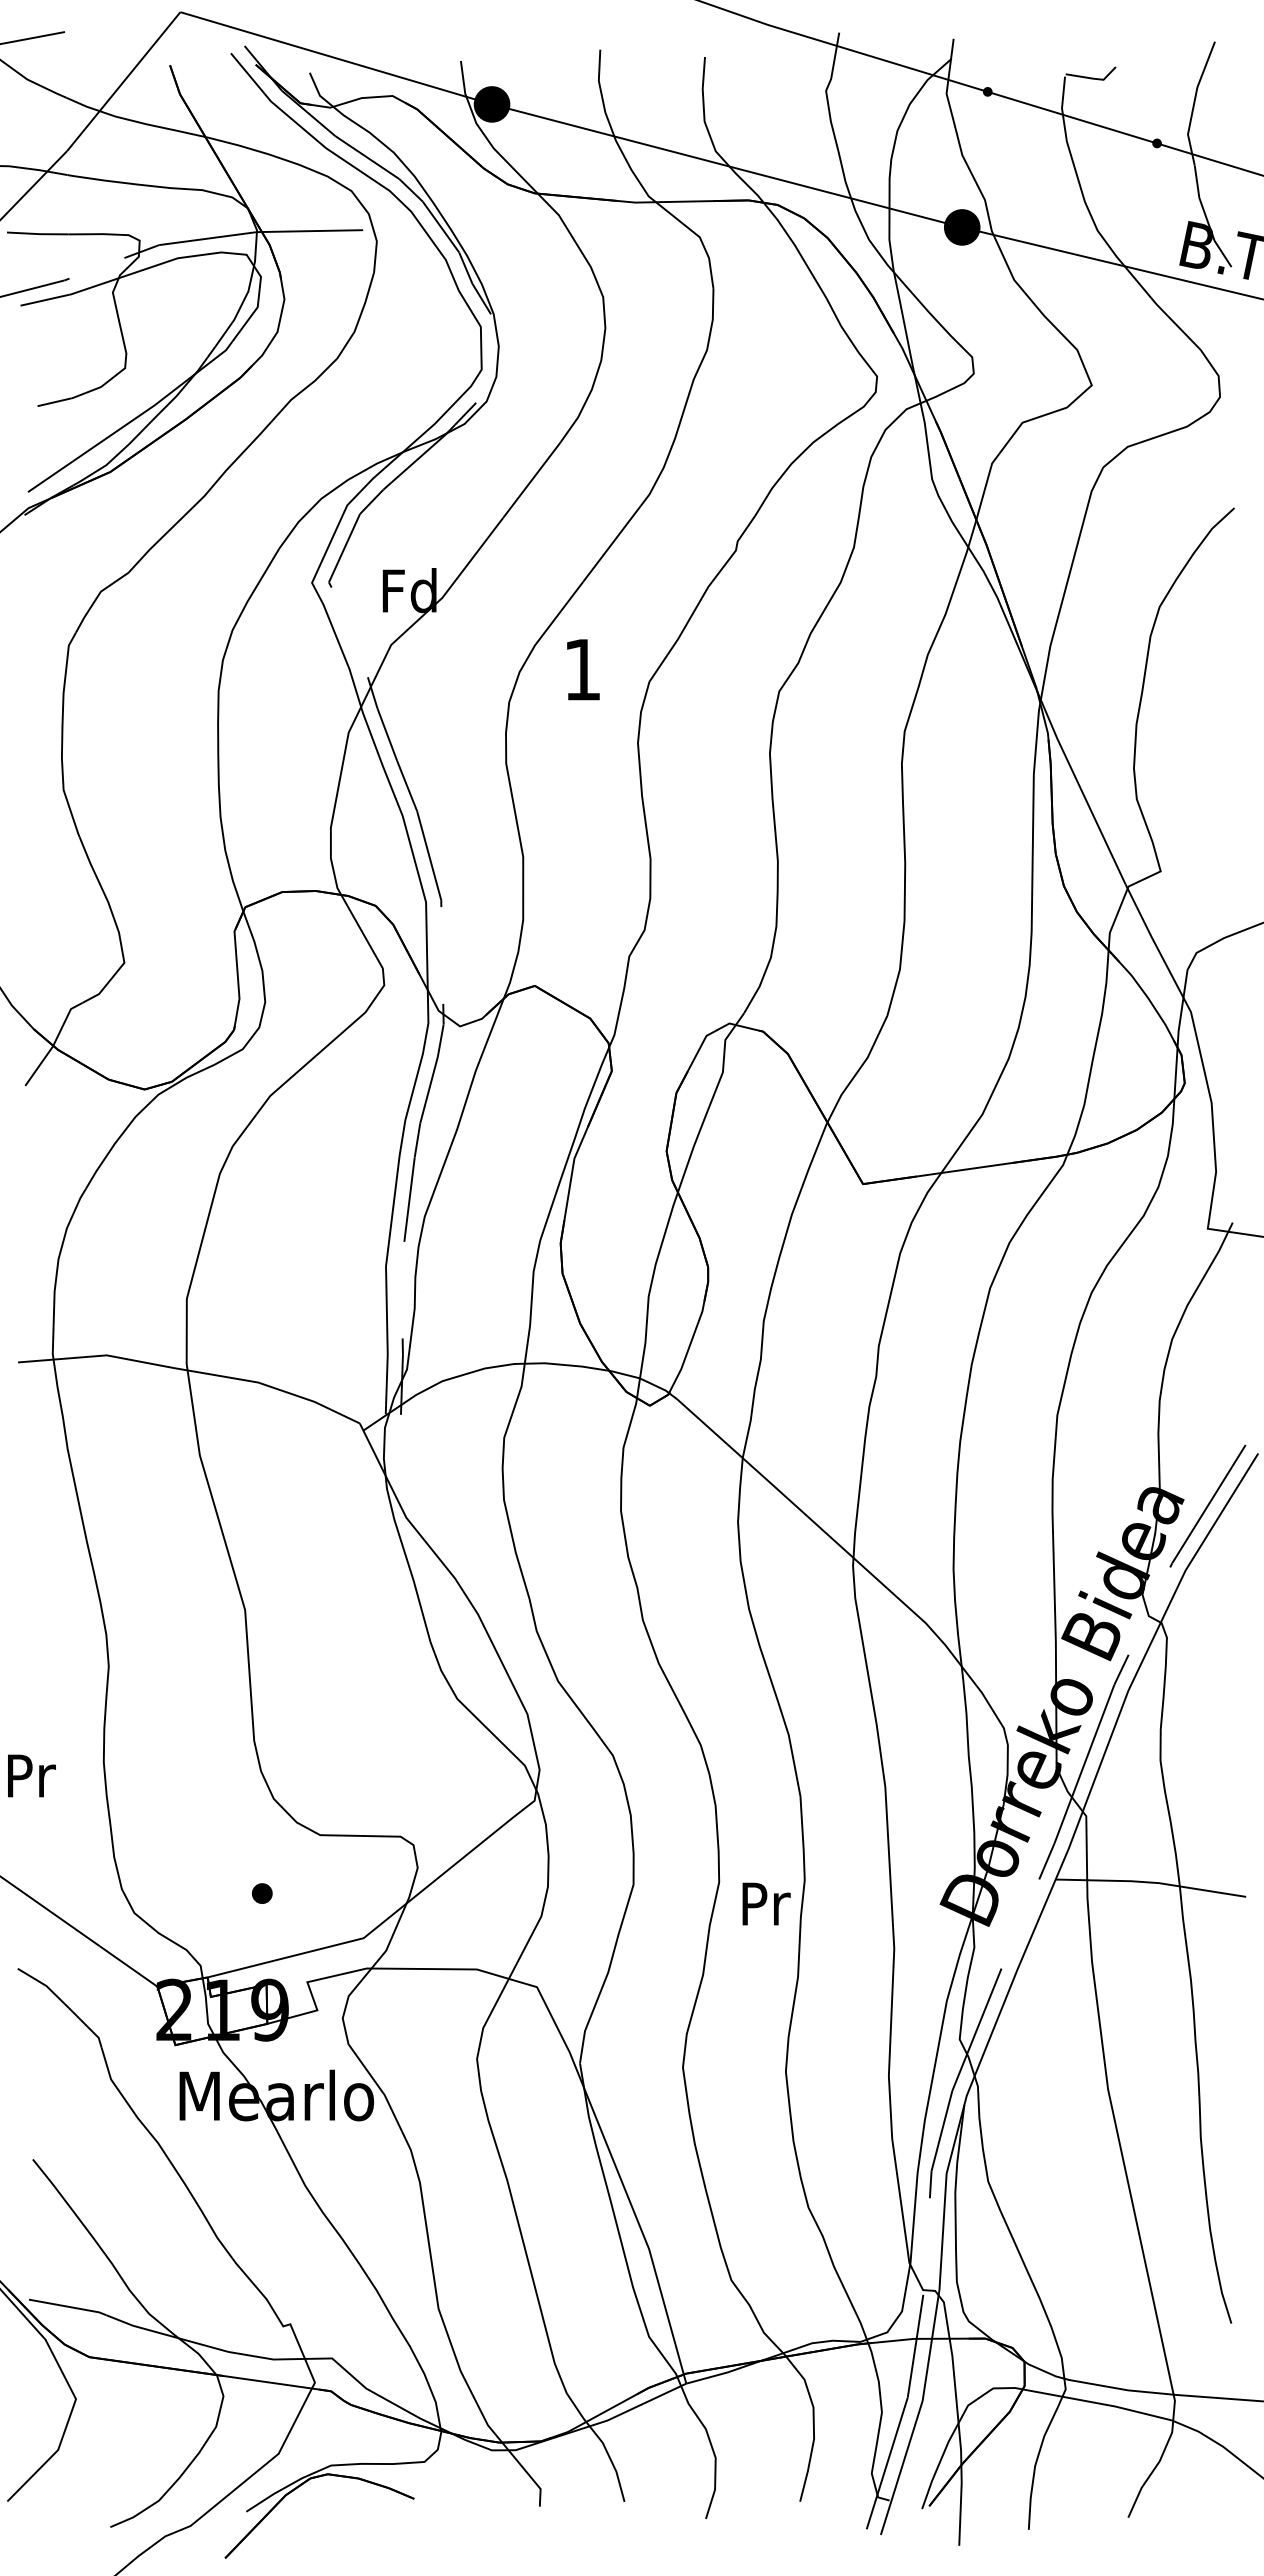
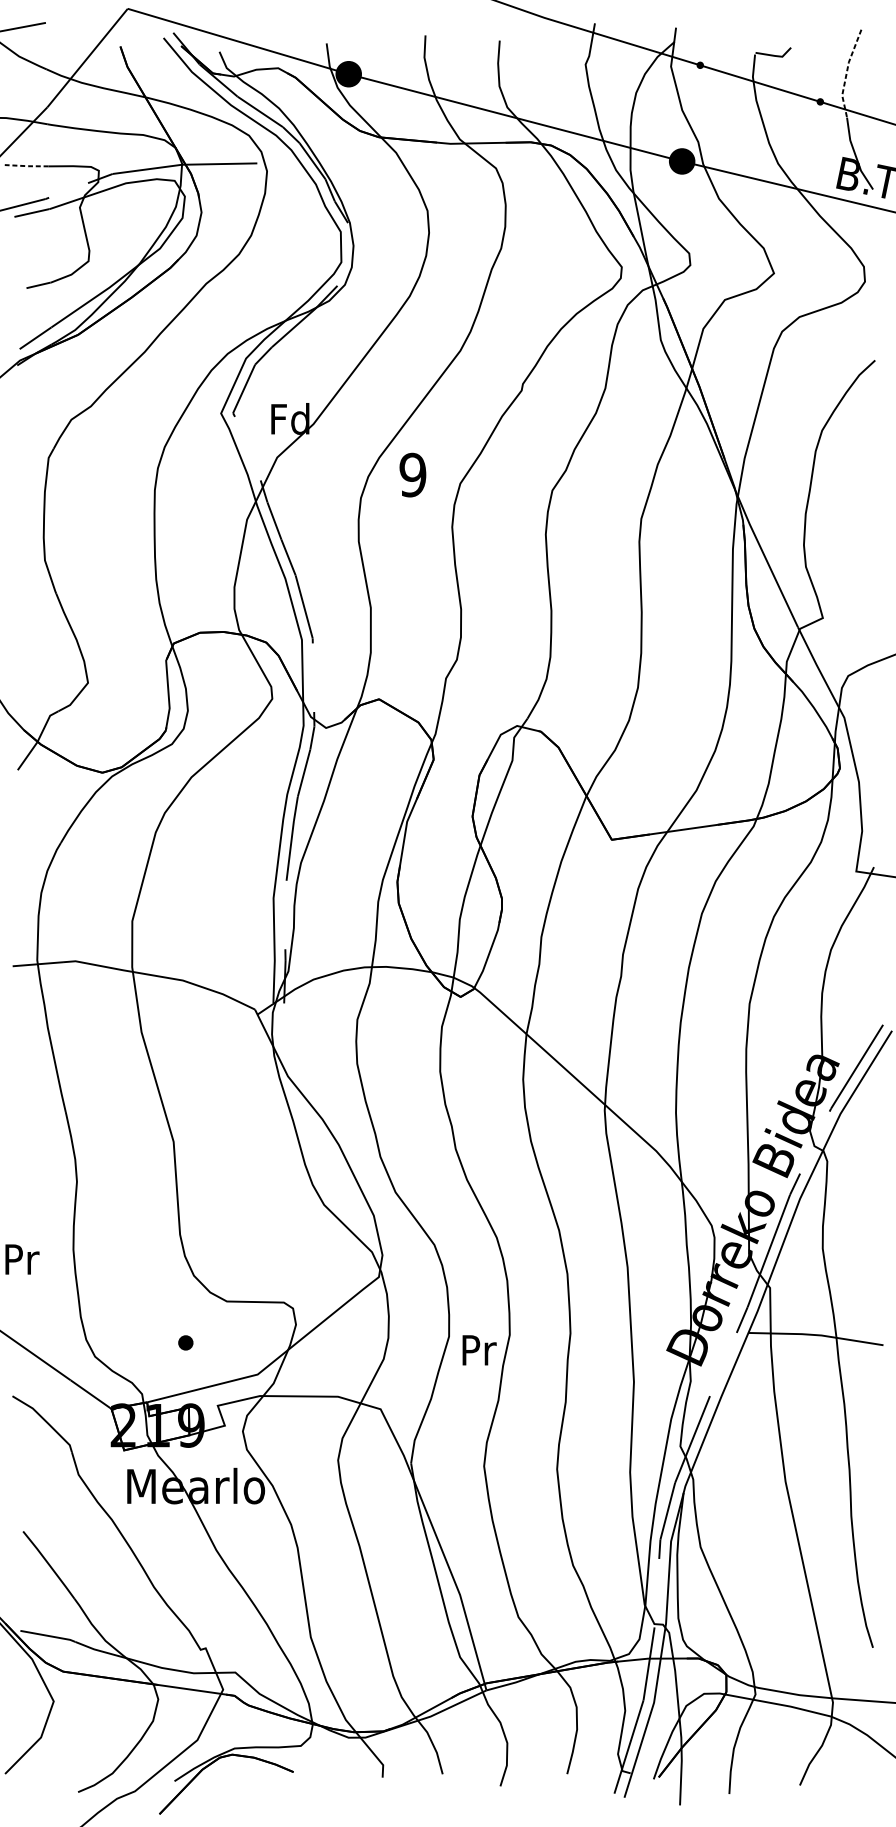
line: (1194, 102) -> (846, 72), solid -> dashed
line: (38, 234) -> (27, 166), solid -> dashed
text: (582, 669) -> (412, 474), 1 -> 9
text: (766, 1903) -> (479, 1349), moved

